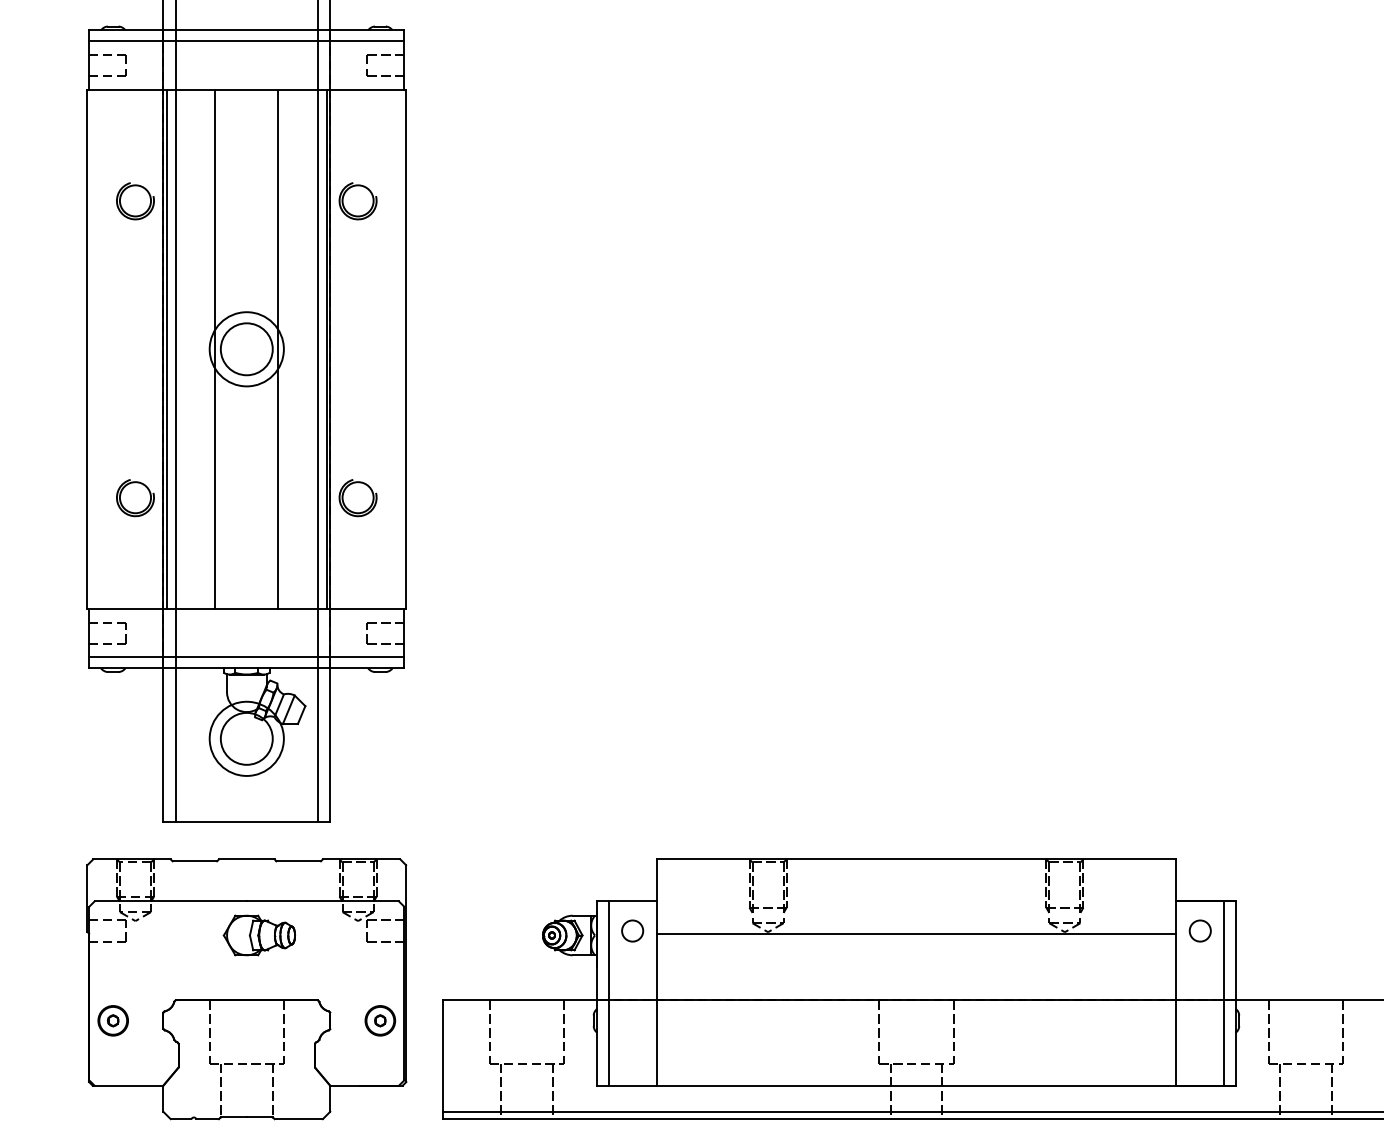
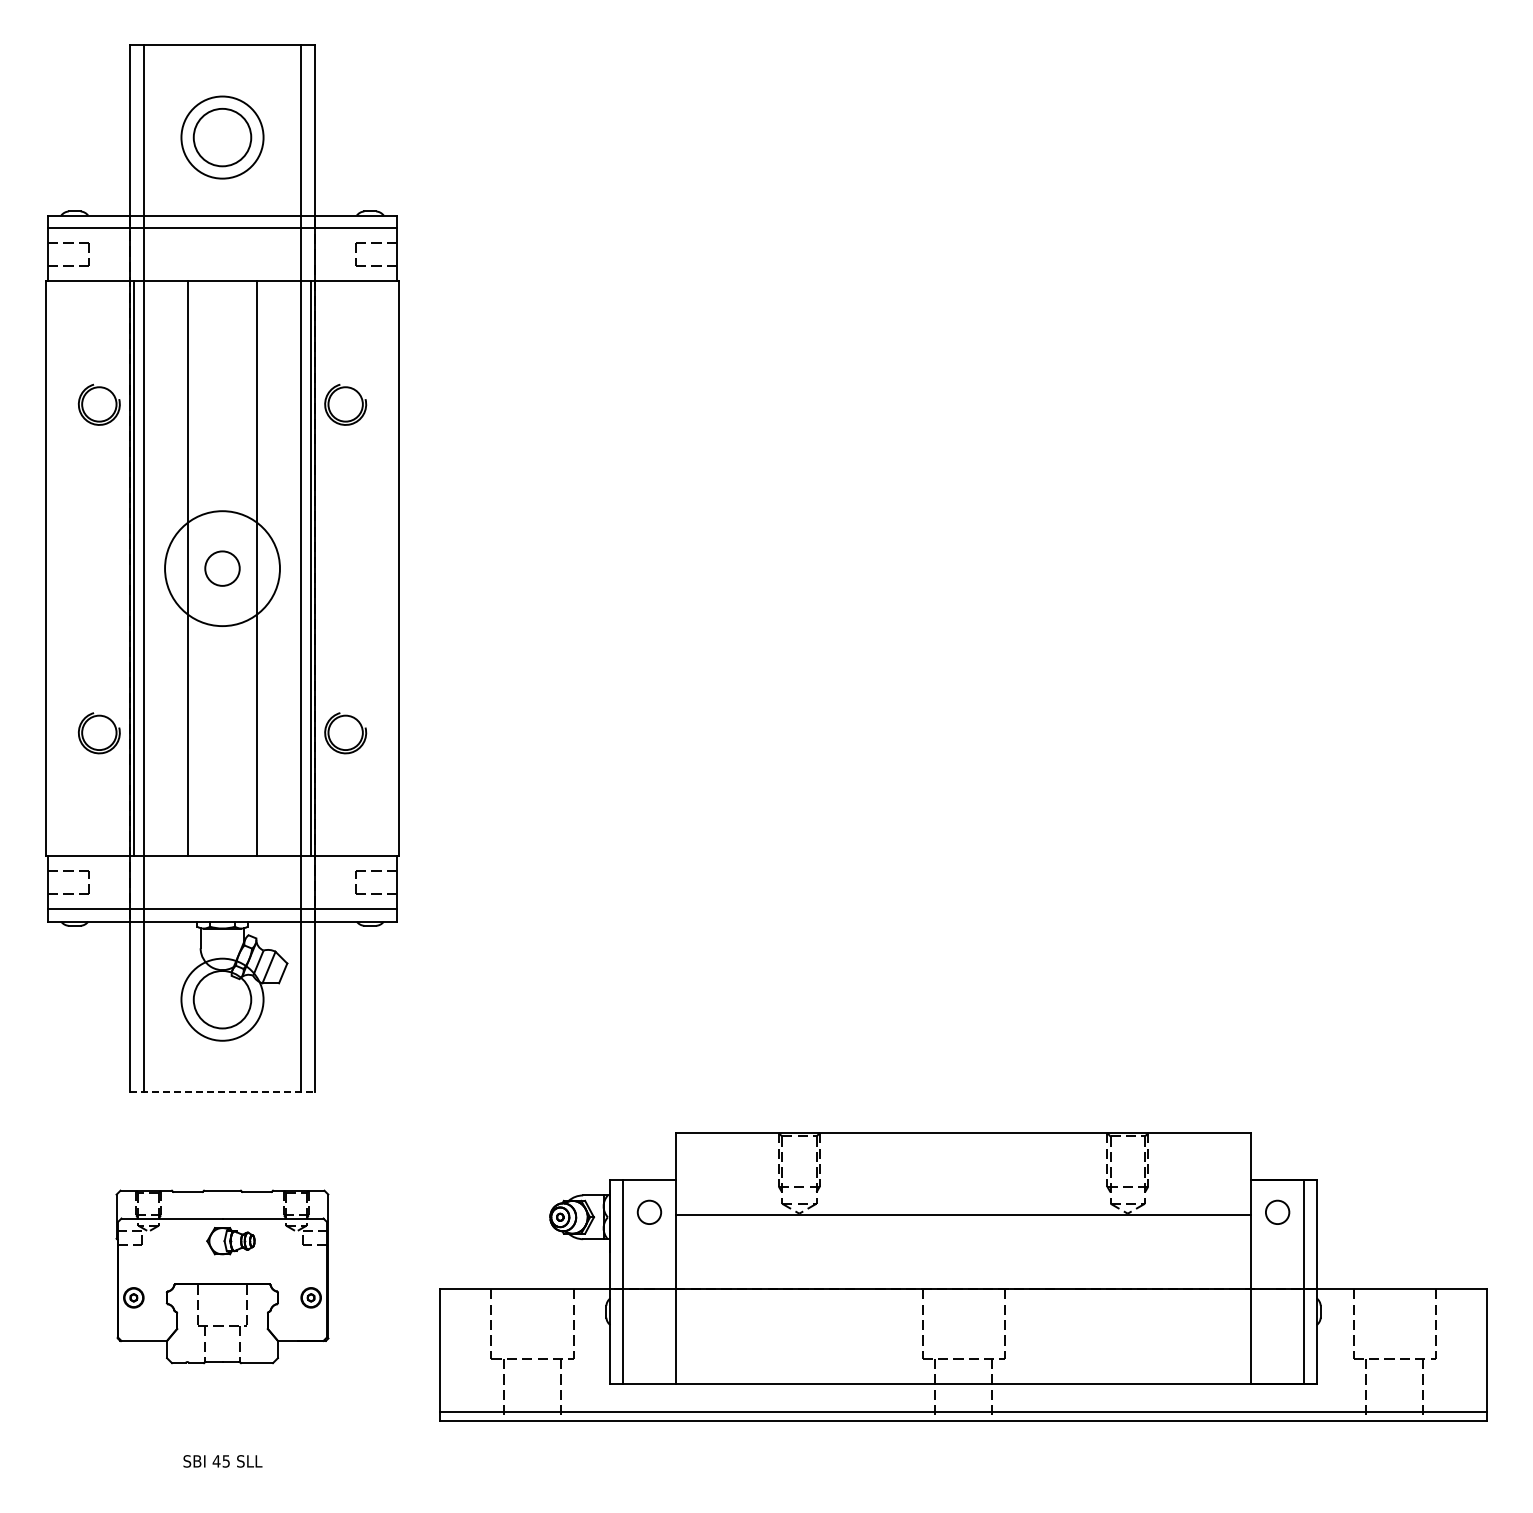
circle: (246, 349) -> (222, 568), size x0.6
circle: (246, 349) -> (222, 568), size x1.4
line: (247, 822) -> (223, 1092), solid -> dashed
part: (246, 988) -> (222, 1276), size x0.6

